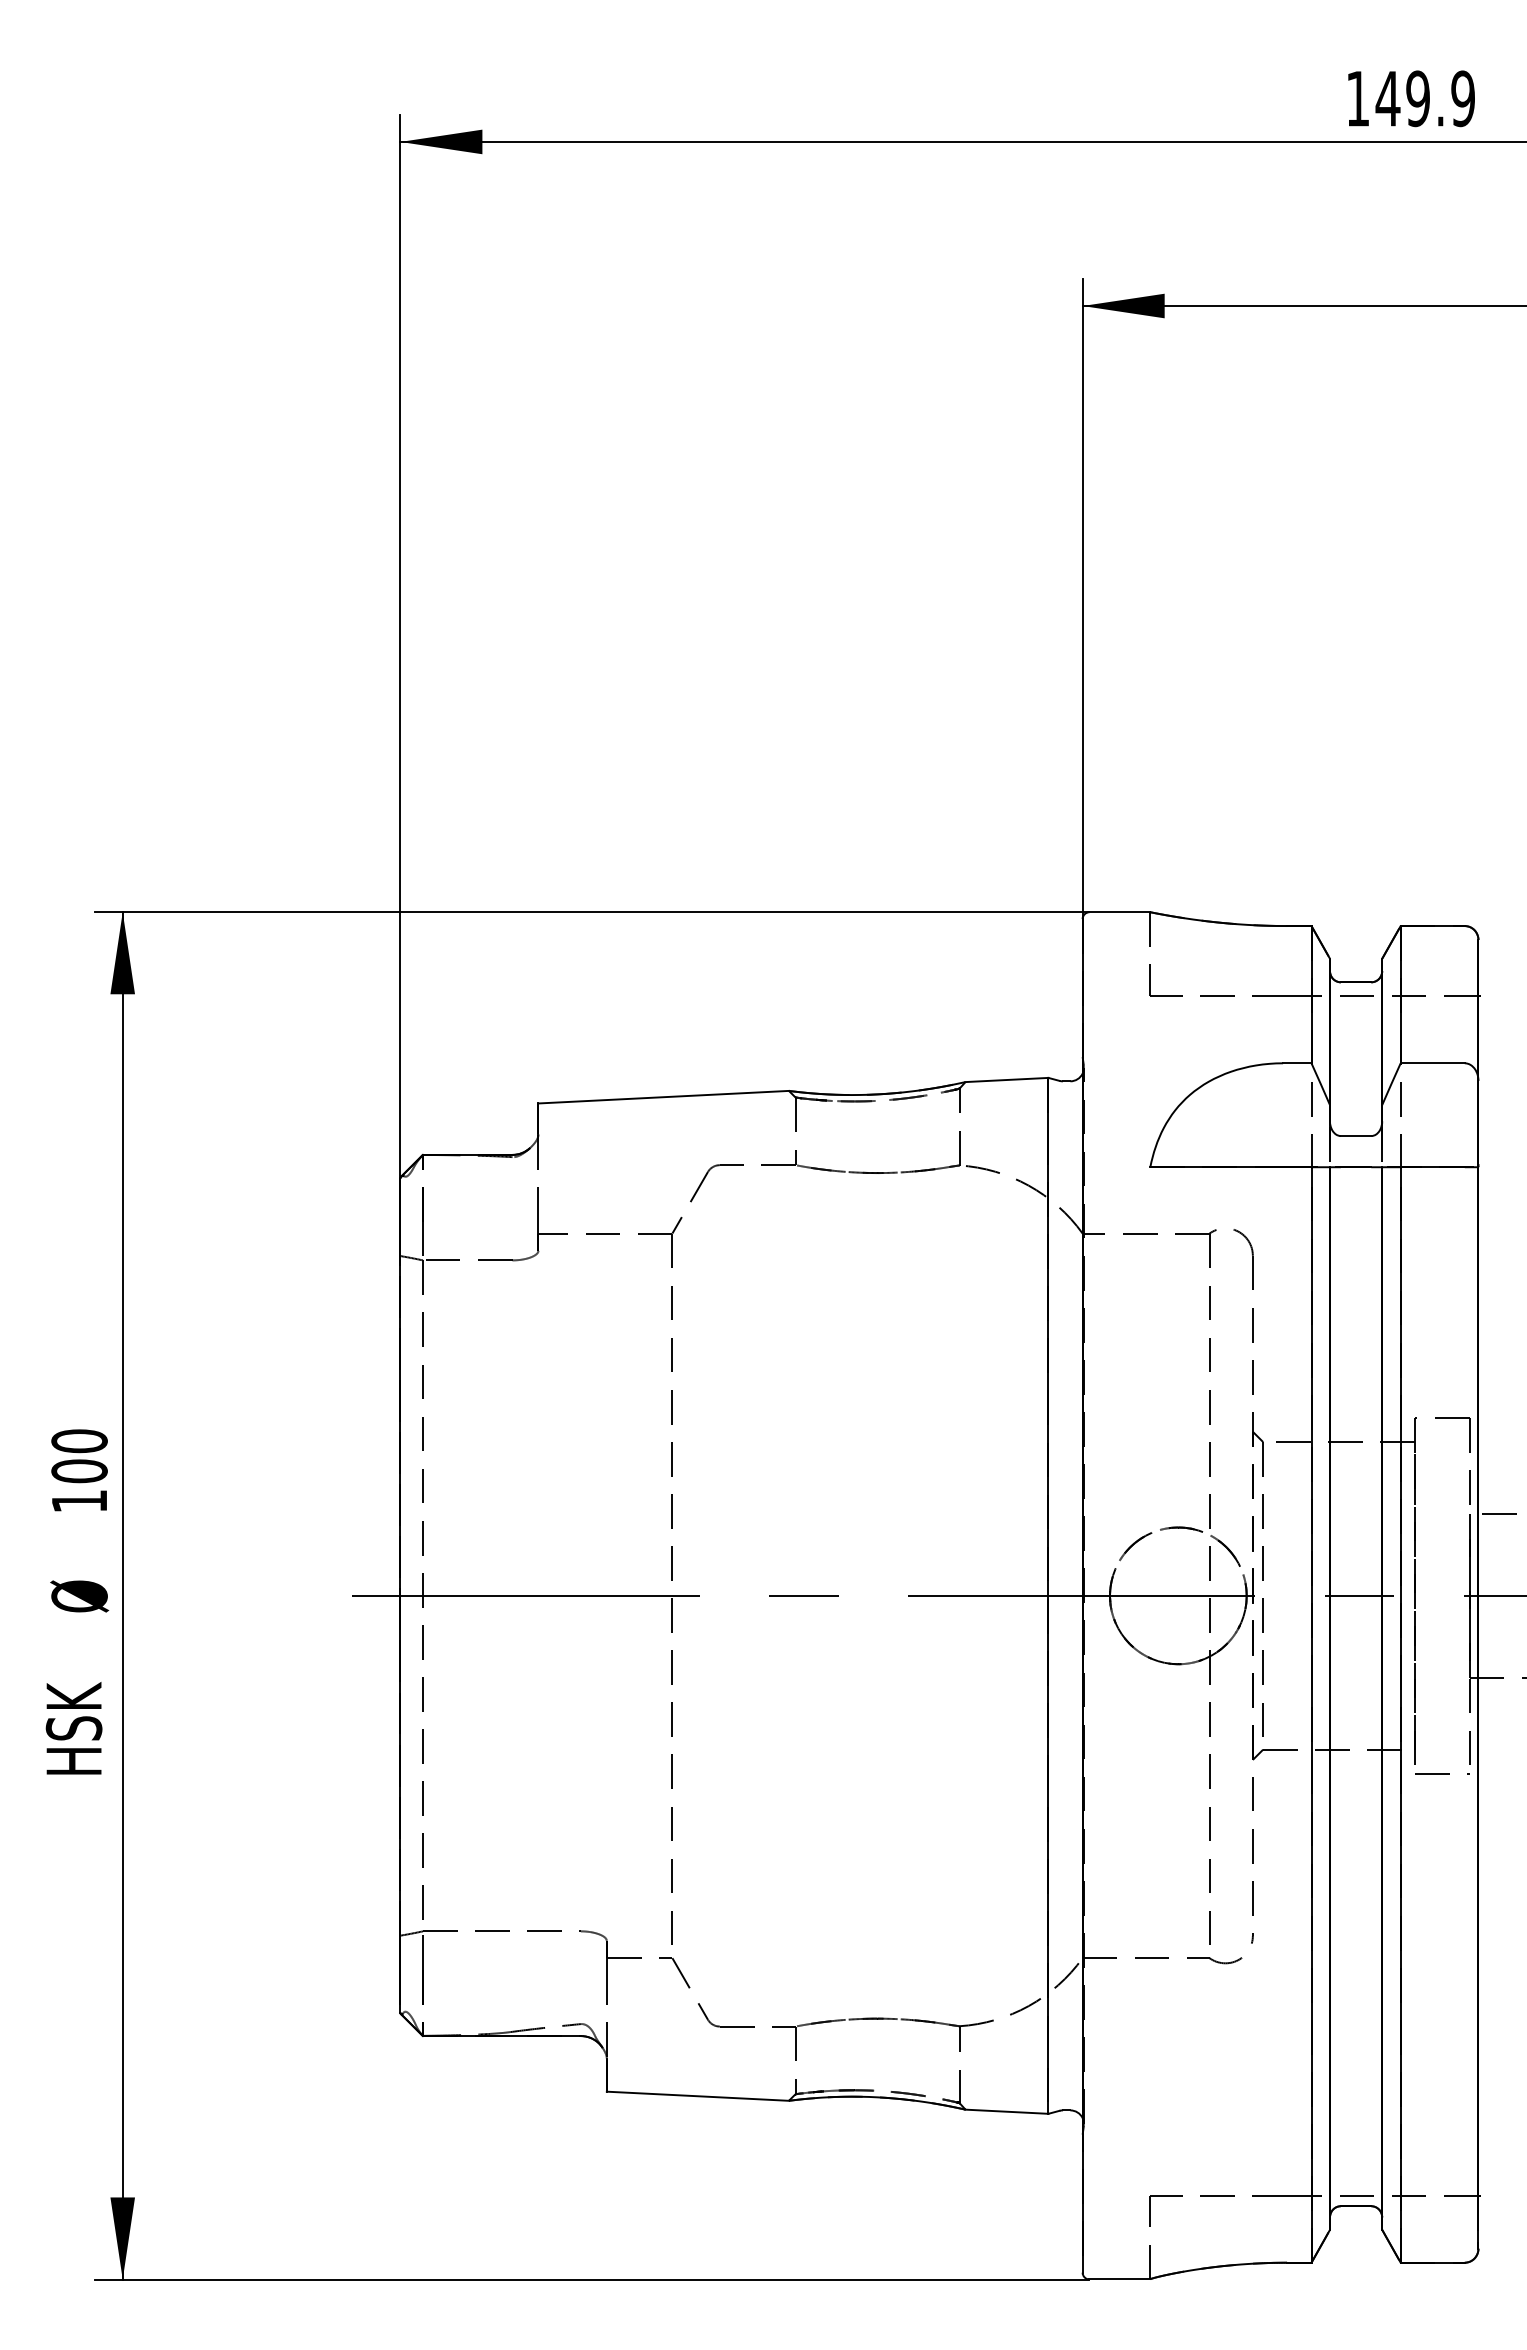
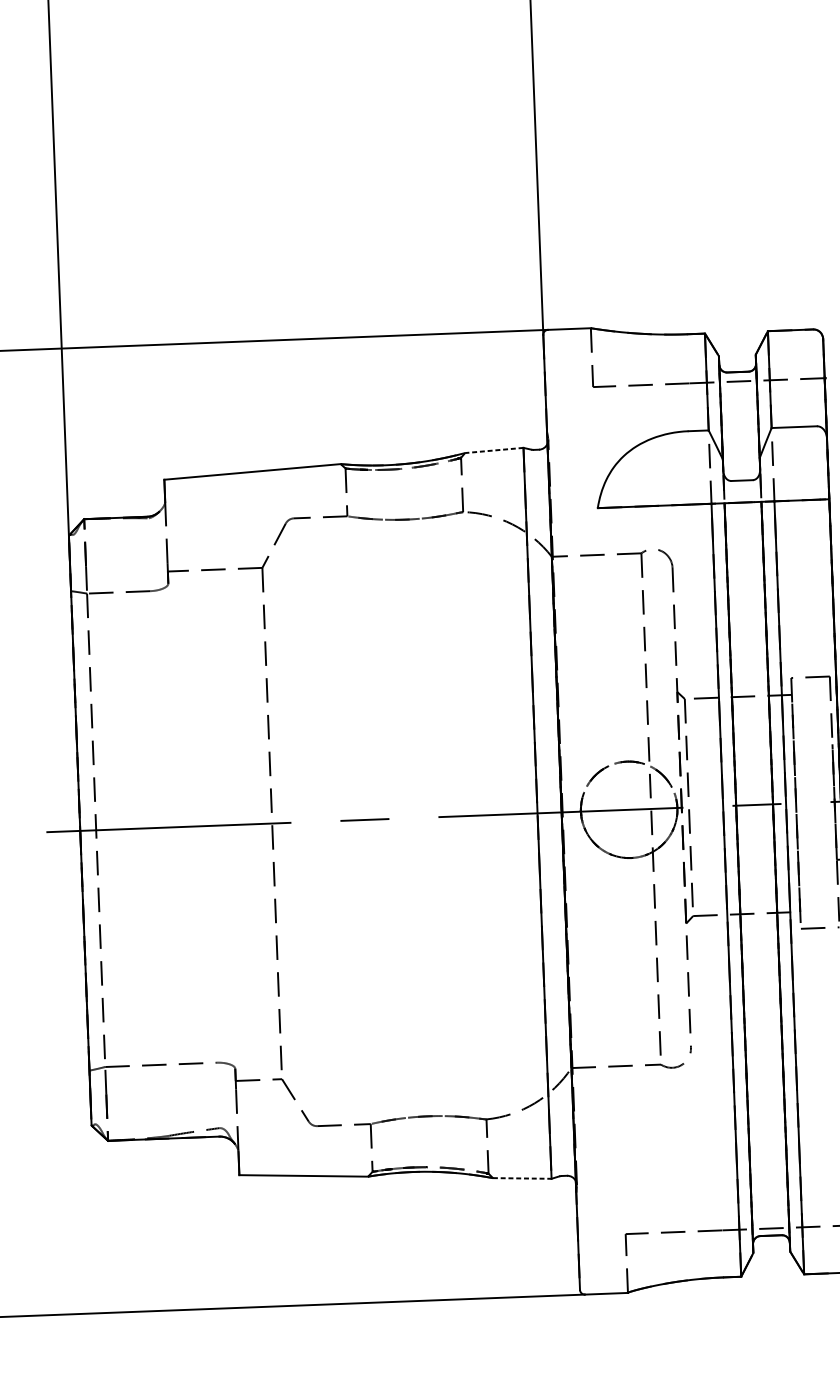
line: (1006, 1080) -> (493, 450), solid -> dashed
line: (1006, 2111) -> (521, 1178), solid -> dashed

